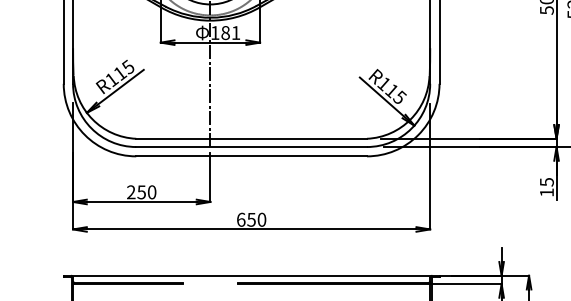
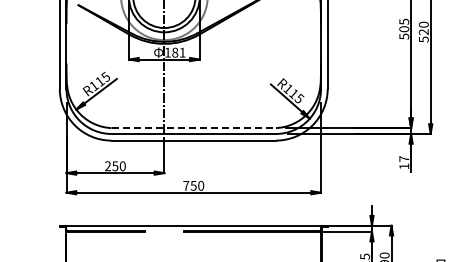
line: (252, 139) -> (194, 128), solid -> dashed
text: (547, 181) -> (404, 158), 15 -> 17
text: (241, 219) -> (186, 185), 650 -> 750

